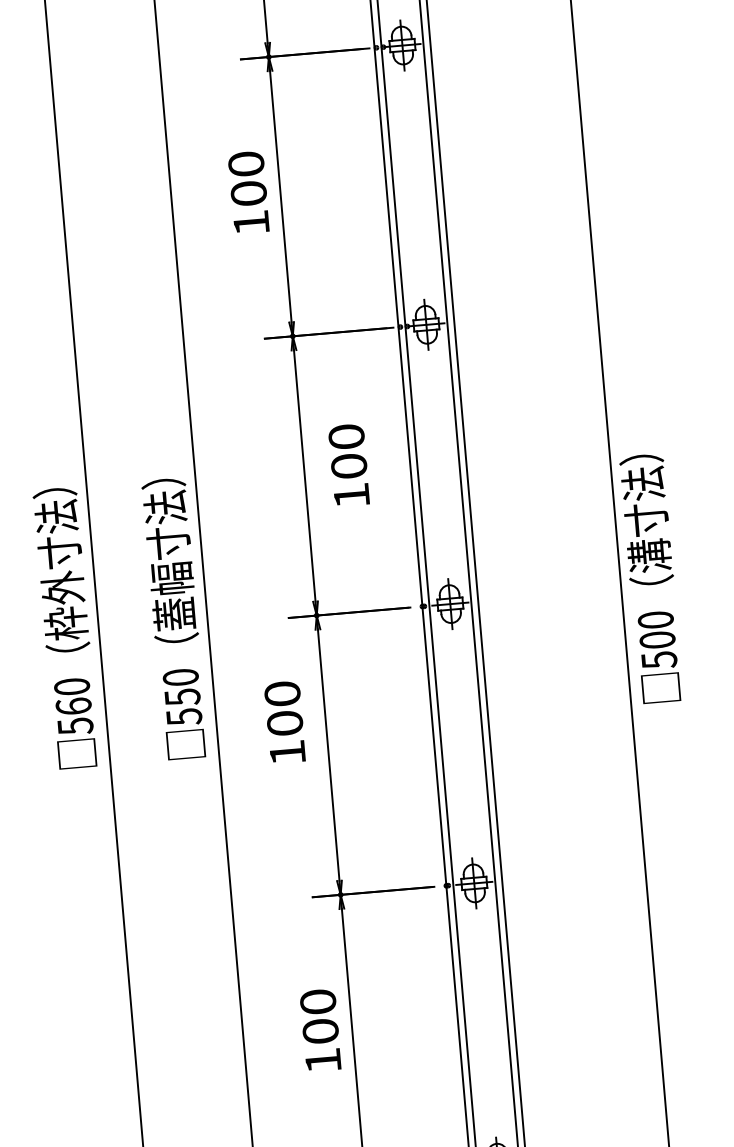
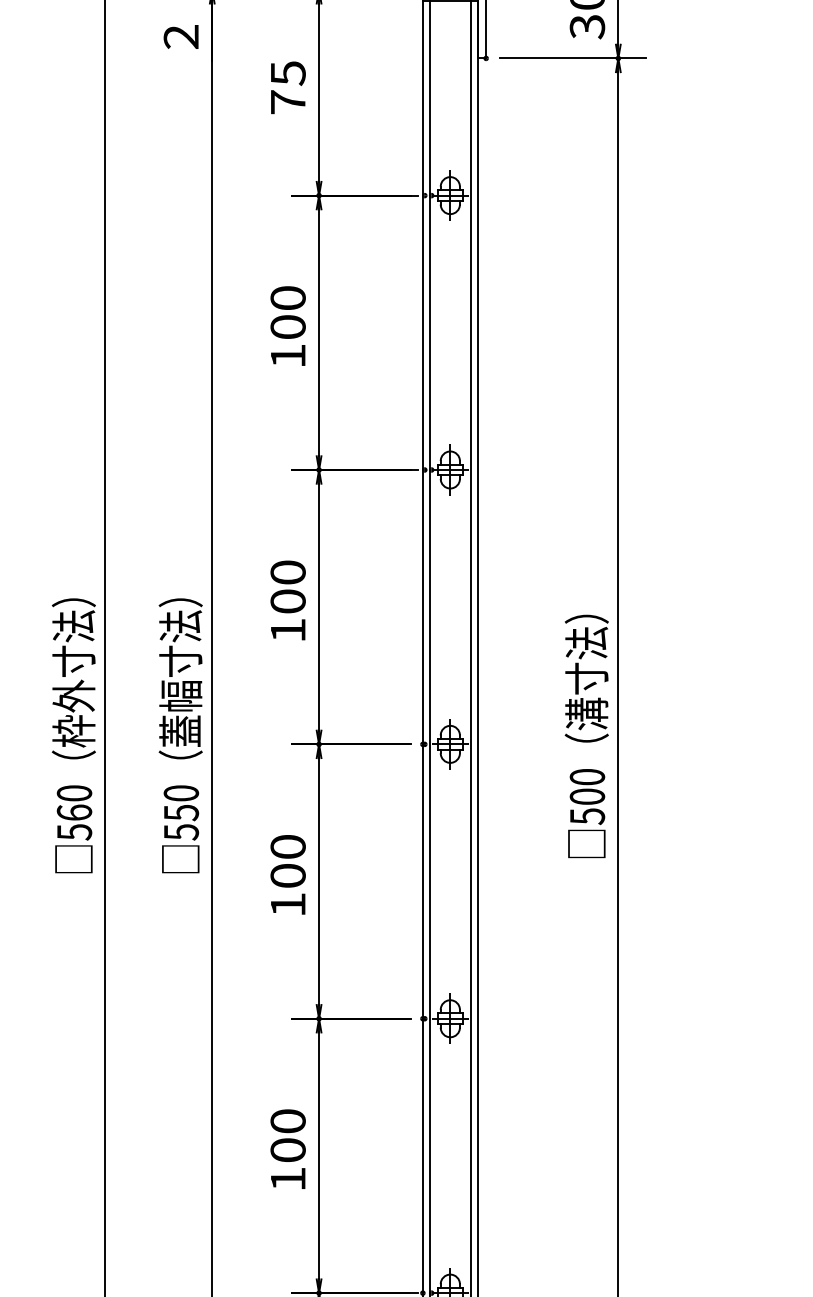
text: (348, 465) -> (287, 600), moved
text: (651, 578) -> (586, 736), moved
text: (284, 722) -> (287, 874), moved

